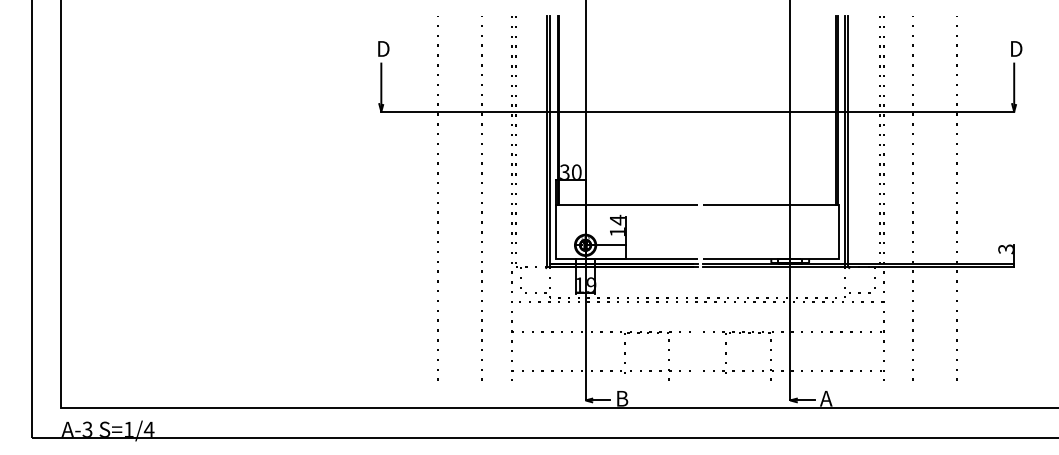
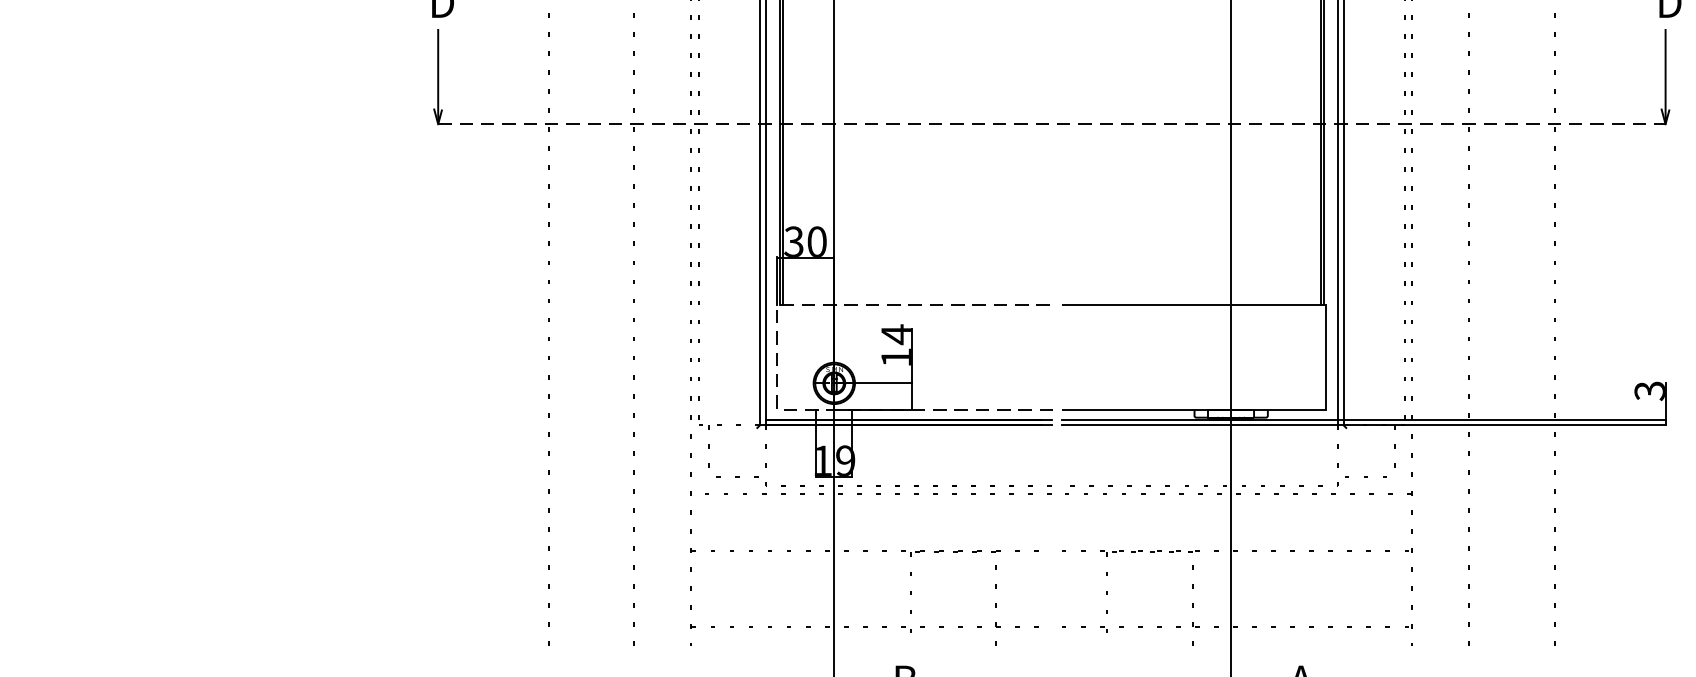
line: (698, 111) -> (1053, 123), solid -> dashed
line: (556, 231) -> (777, 356), solid -> dashed

